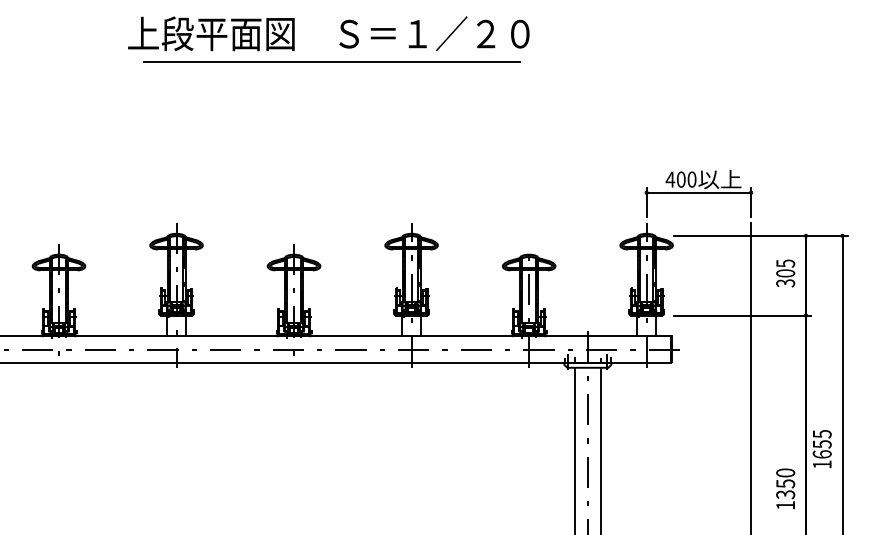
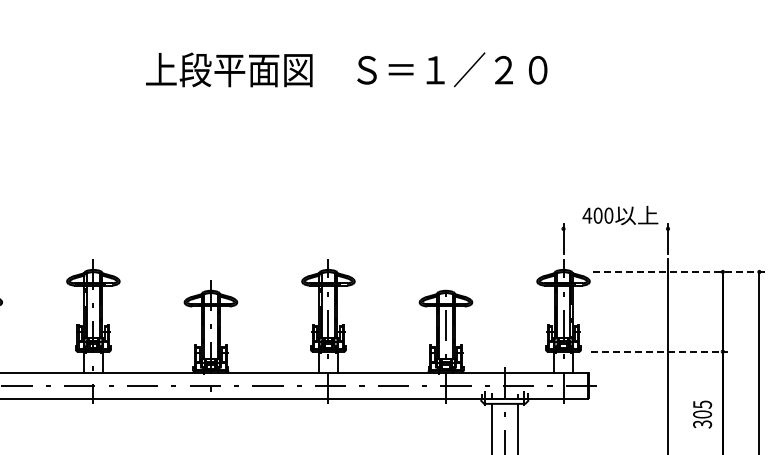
text: (328, 33) -> (346, 69), moved
line: (331, 62) -> (248, 98), removed
line: (698, 192) -> (615, 228), removed
line: (760, 235) -> (677, 271), solid -> dashed
text: (785, 273) -> (702, 414), moved
line: (742, 315) -> (659, 351), solid -> dashed

